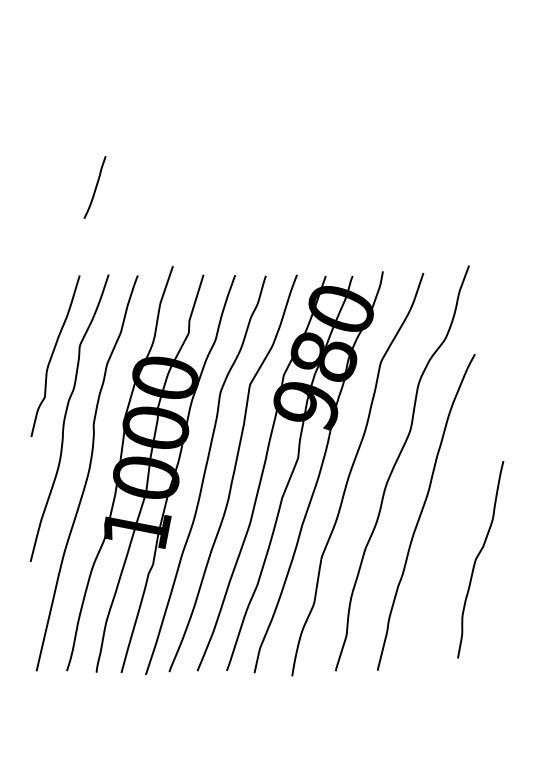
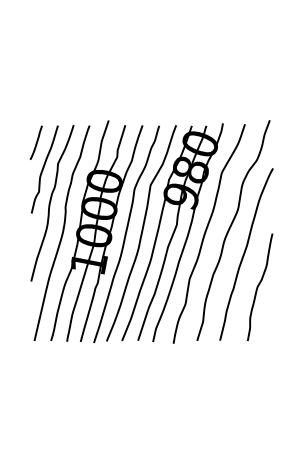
line: (95, 187) -> (36, 142), moved
curve: (477, 560) -> (258, 287), moved

